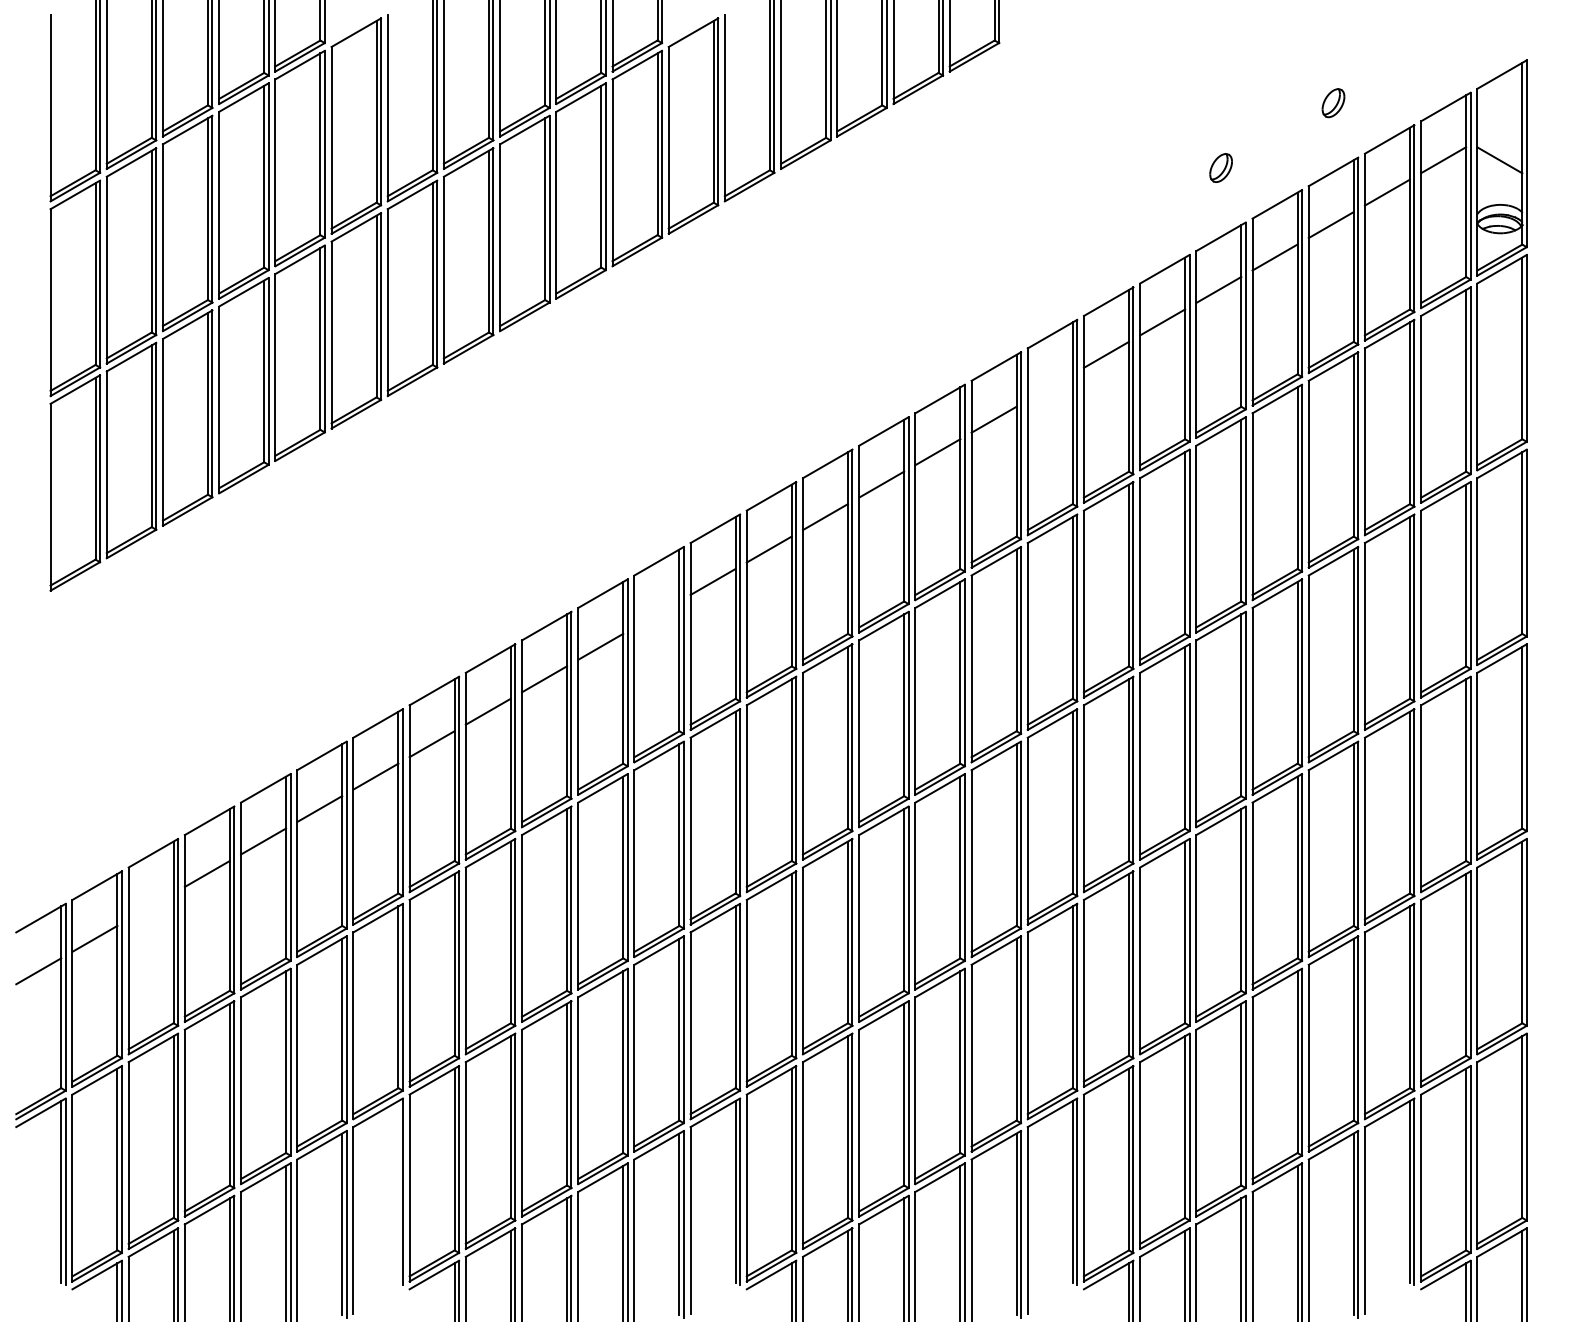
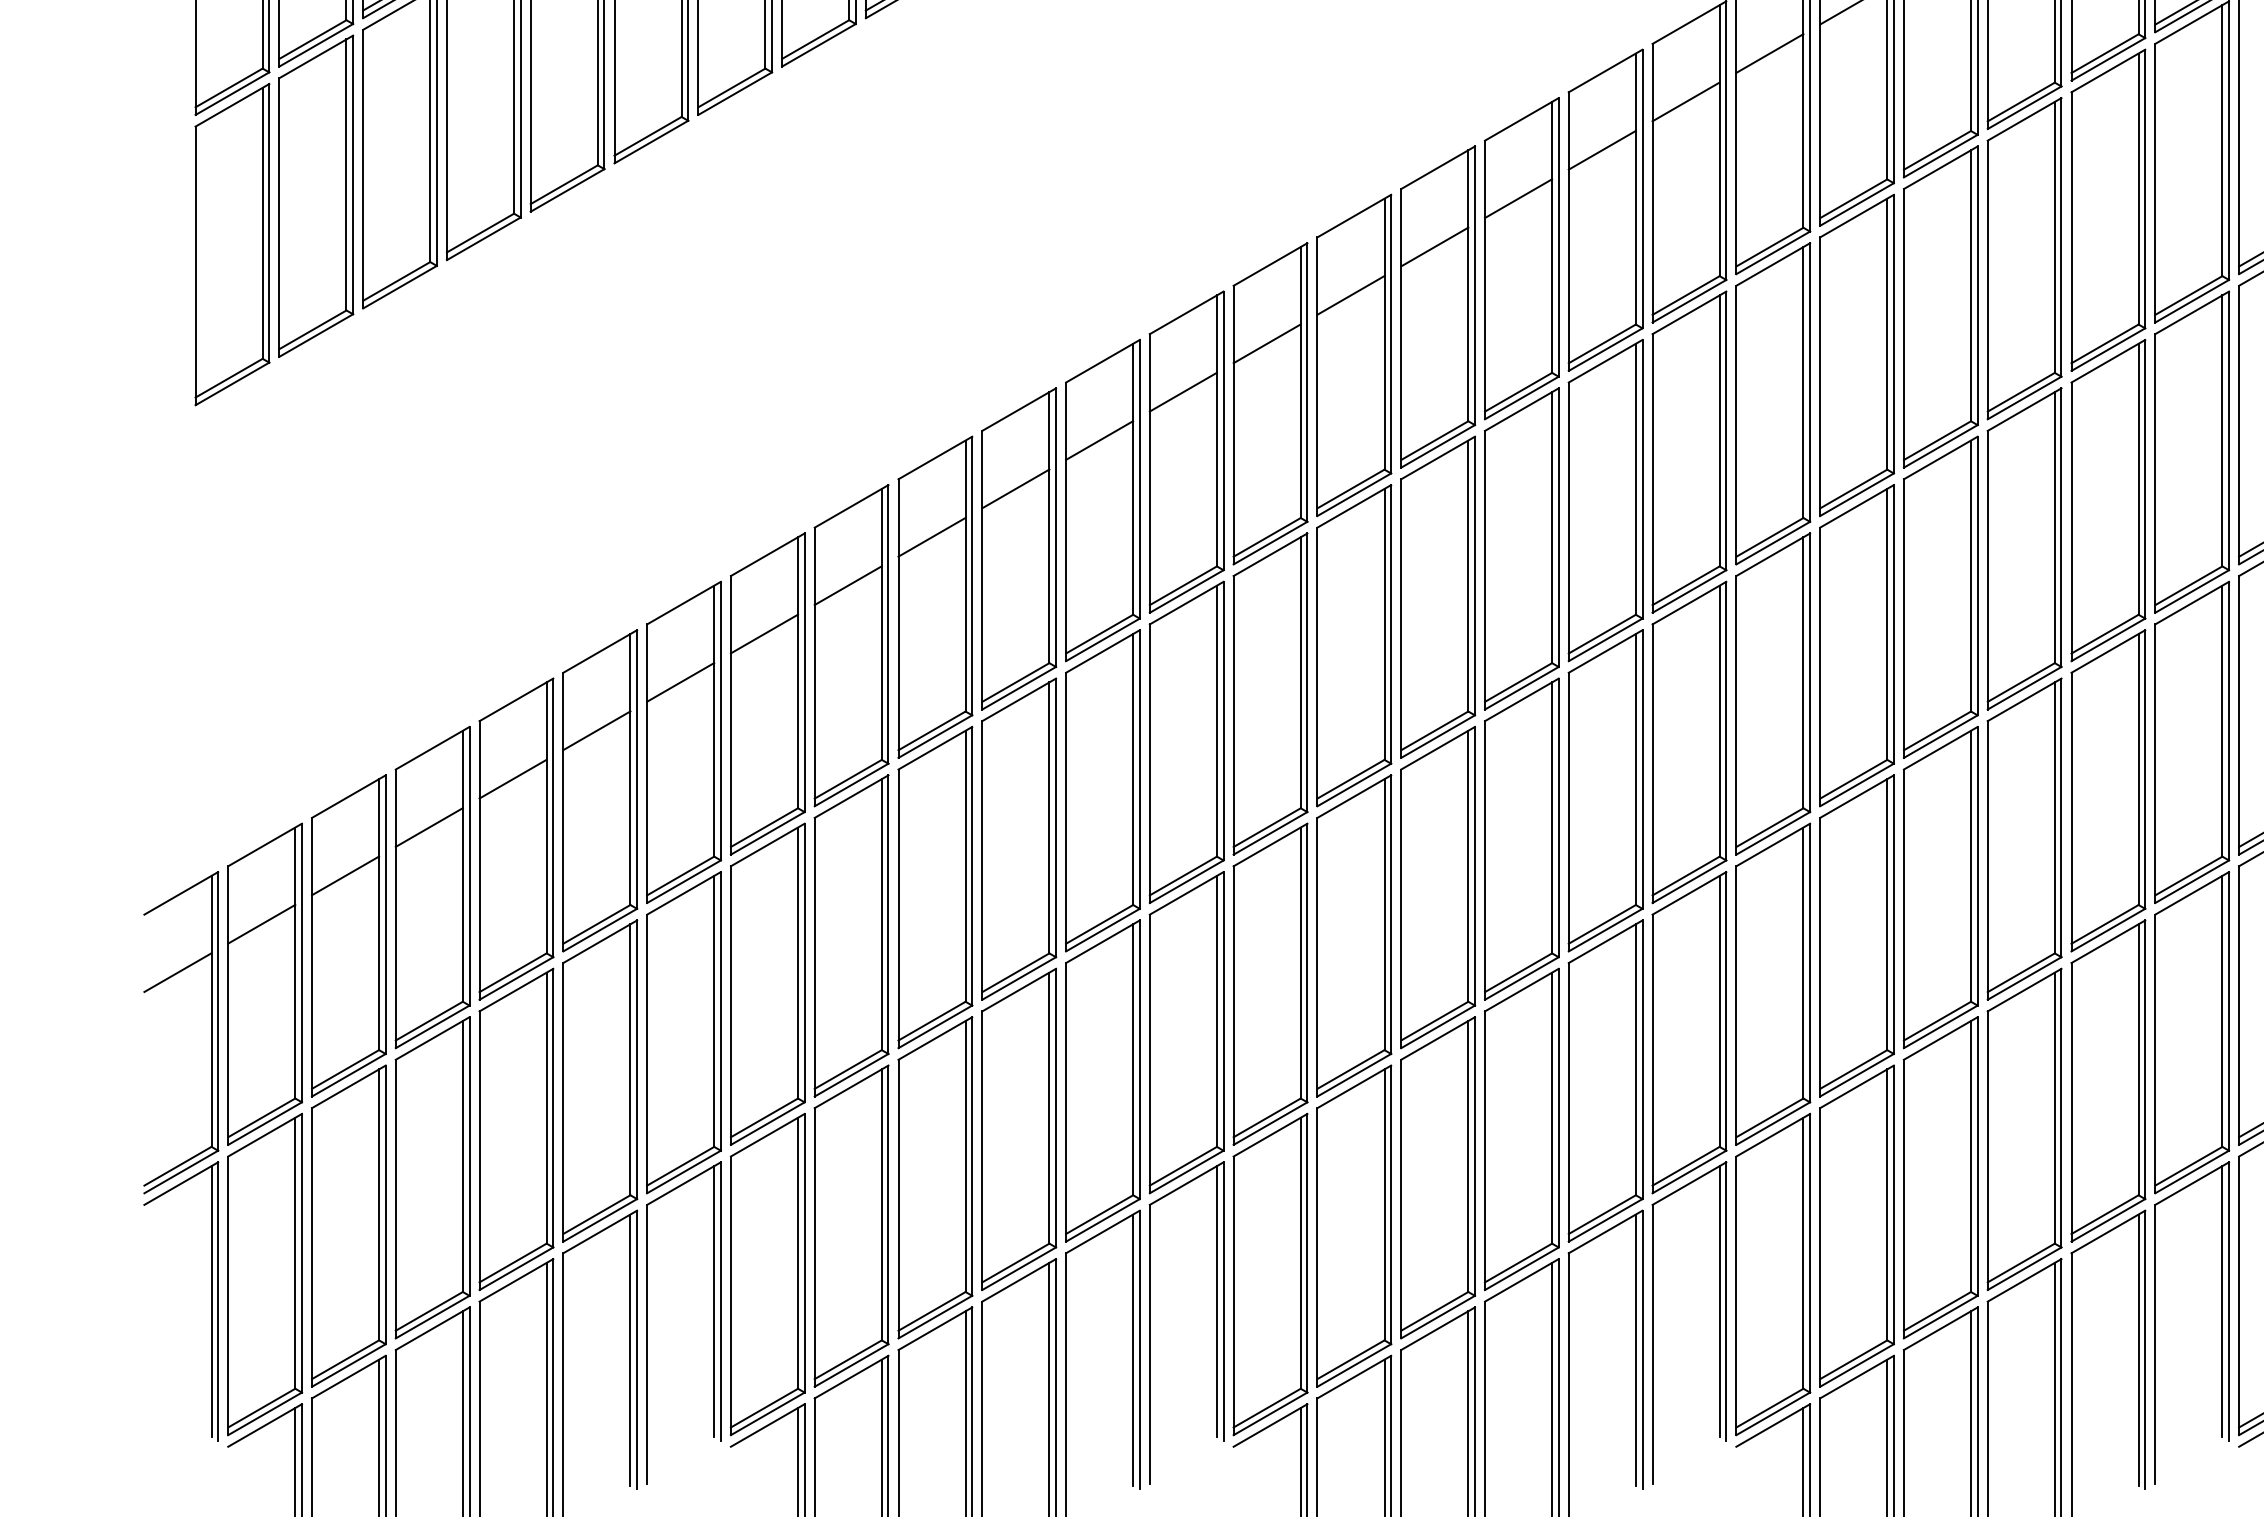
line: (1049, 387) -> (1684, 102), added
line: (656, 614) -> (1099, 440), added
line: (150, 906) -> (344, 876), added
line: (398, 1191) -> (714, 1300), added

